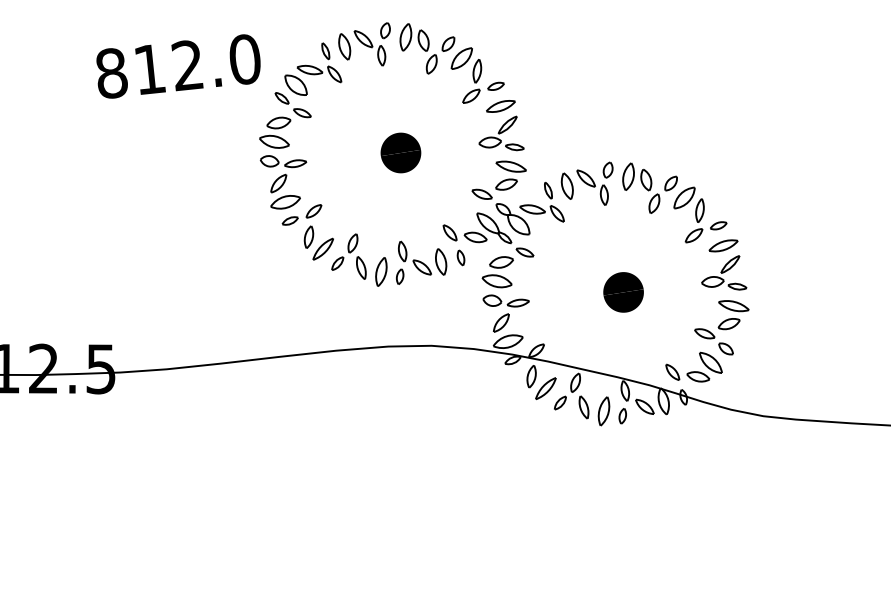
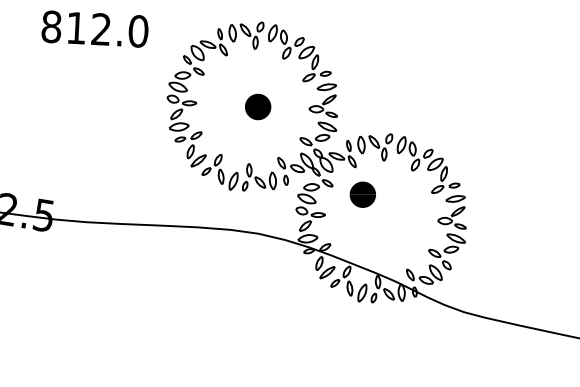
text: (177, 65) -> (94, 28), moved
part: (622, 292) -> (362, 194), moved

